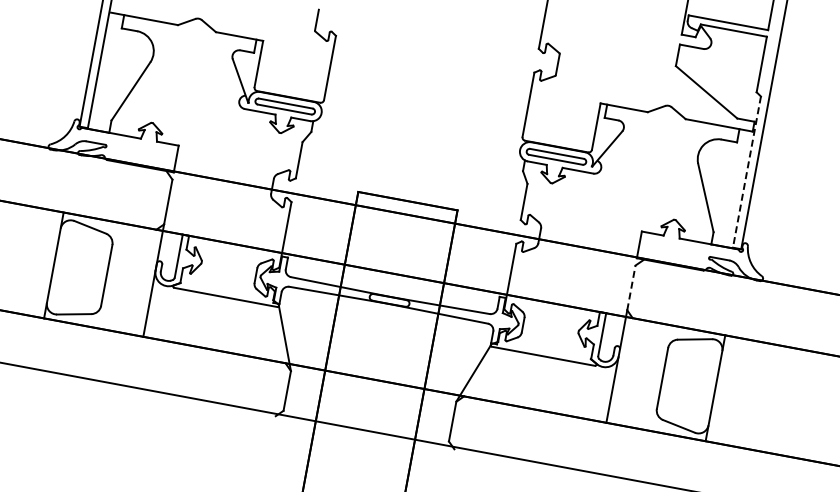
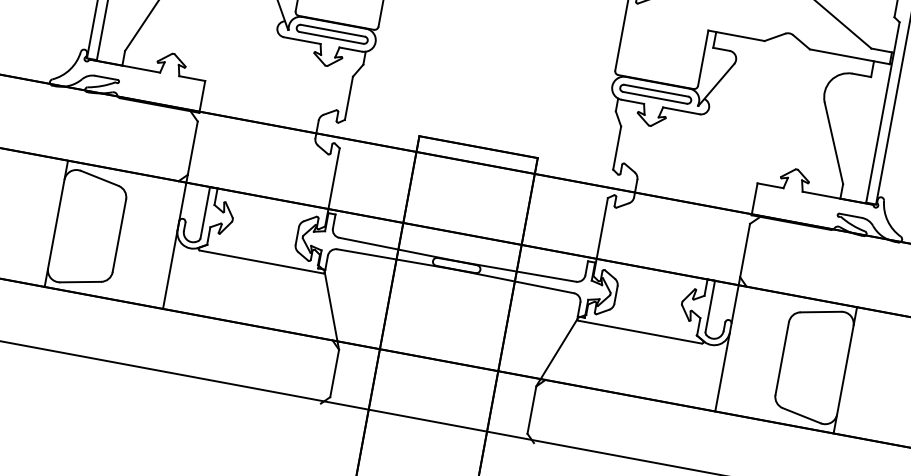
line: (746, 172) -> (882, 112), dashed -> solid
line: (631, 287) -> (745, 250), dashed -> solid

